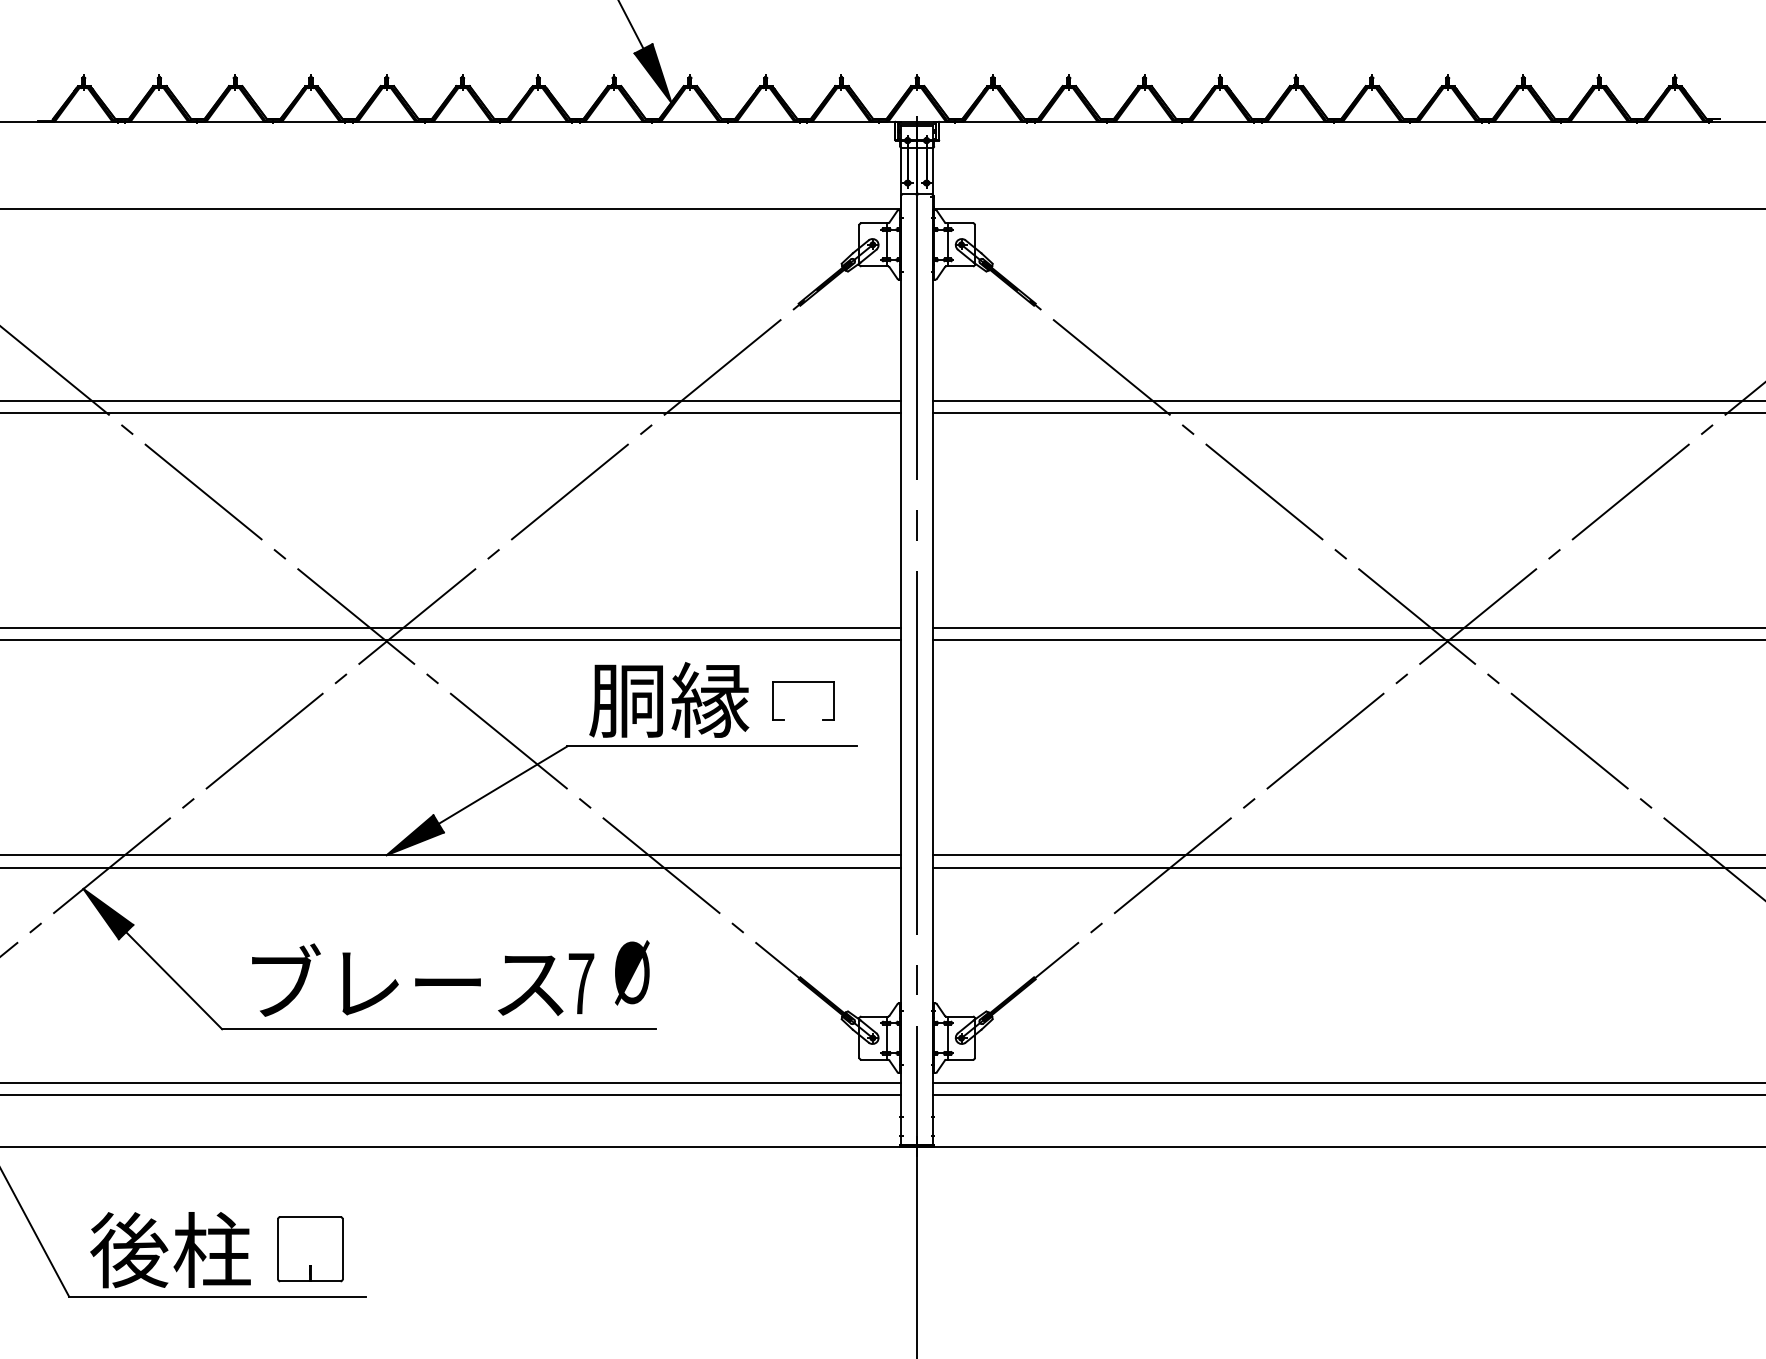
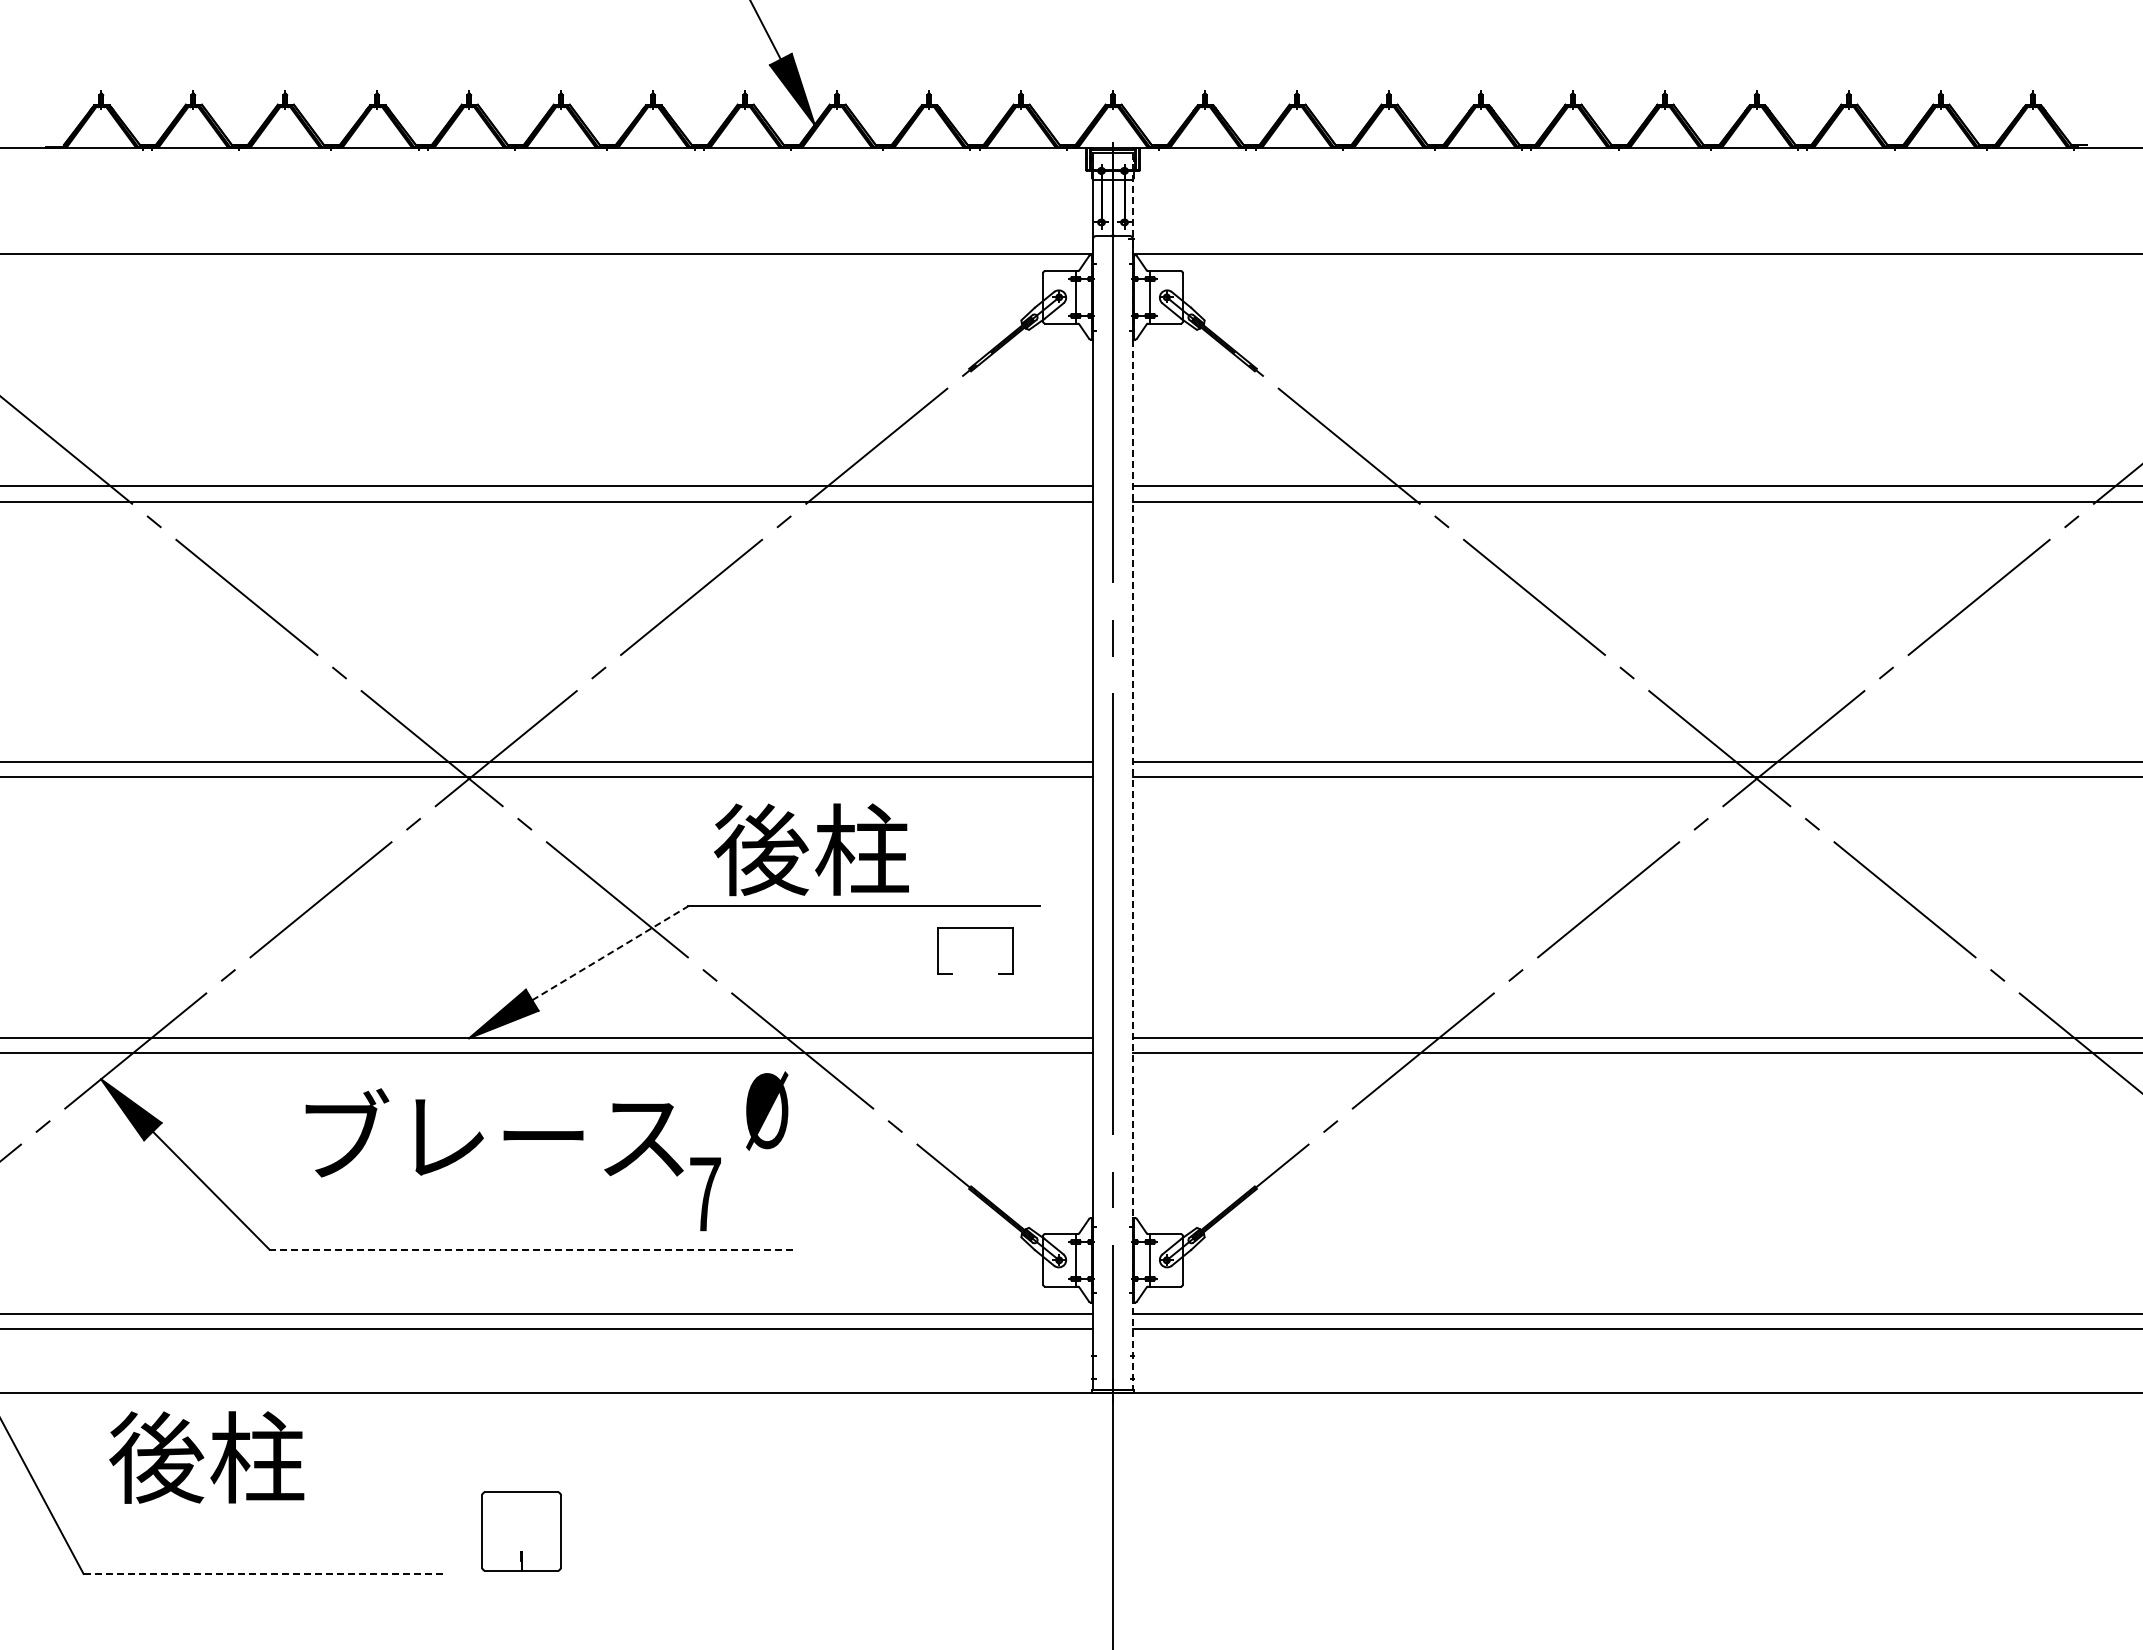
line: (933, 635) -> (1132, 771), solid -> dashed
part: (803, 682) -> (975, 928), moved
text: (668, 699) -> (811, 849), 胴縁 -> 後柱
line: (503, 784) -> (610, 952), solid -> dashed
text: (632, 972) -> (767, 1110), moved
text: (407, 979) -> (494, 1132), moved
line: (439, 1029) -> (533, 1249), solid -> dashed
part: (310, 1249) -> (521, 1531), moved
text: (170, 1250) -> (206, 1457), moved
line: (218, 1296) -> (264, 1573), solid -> dashed

